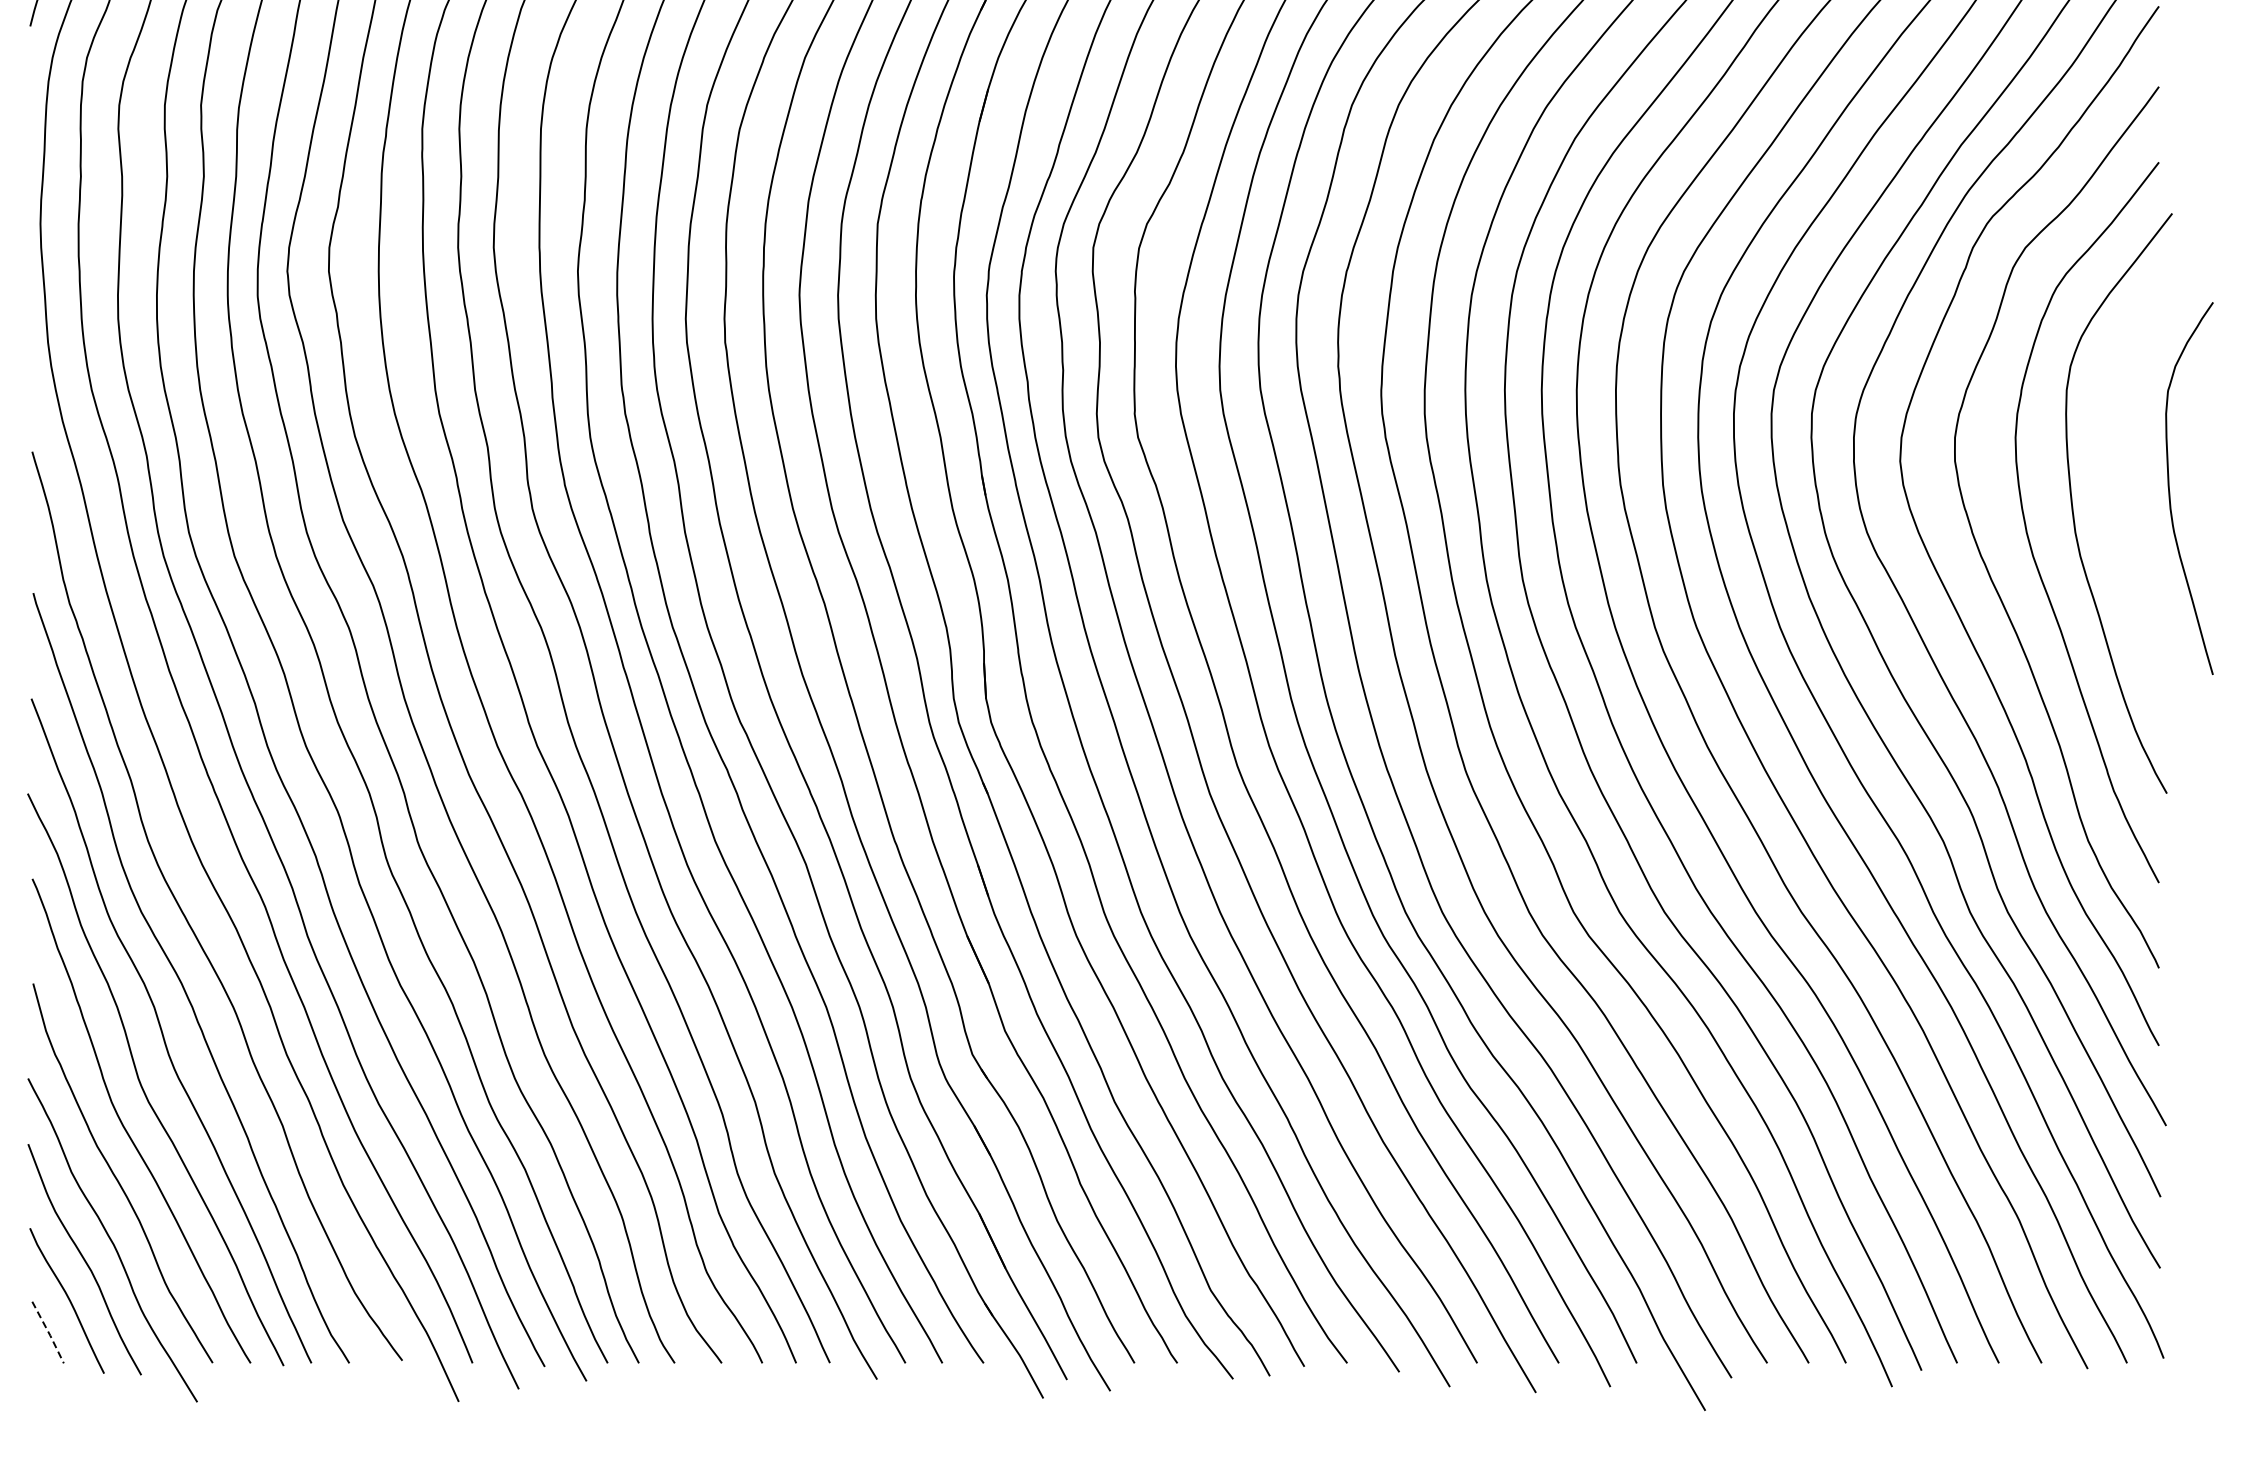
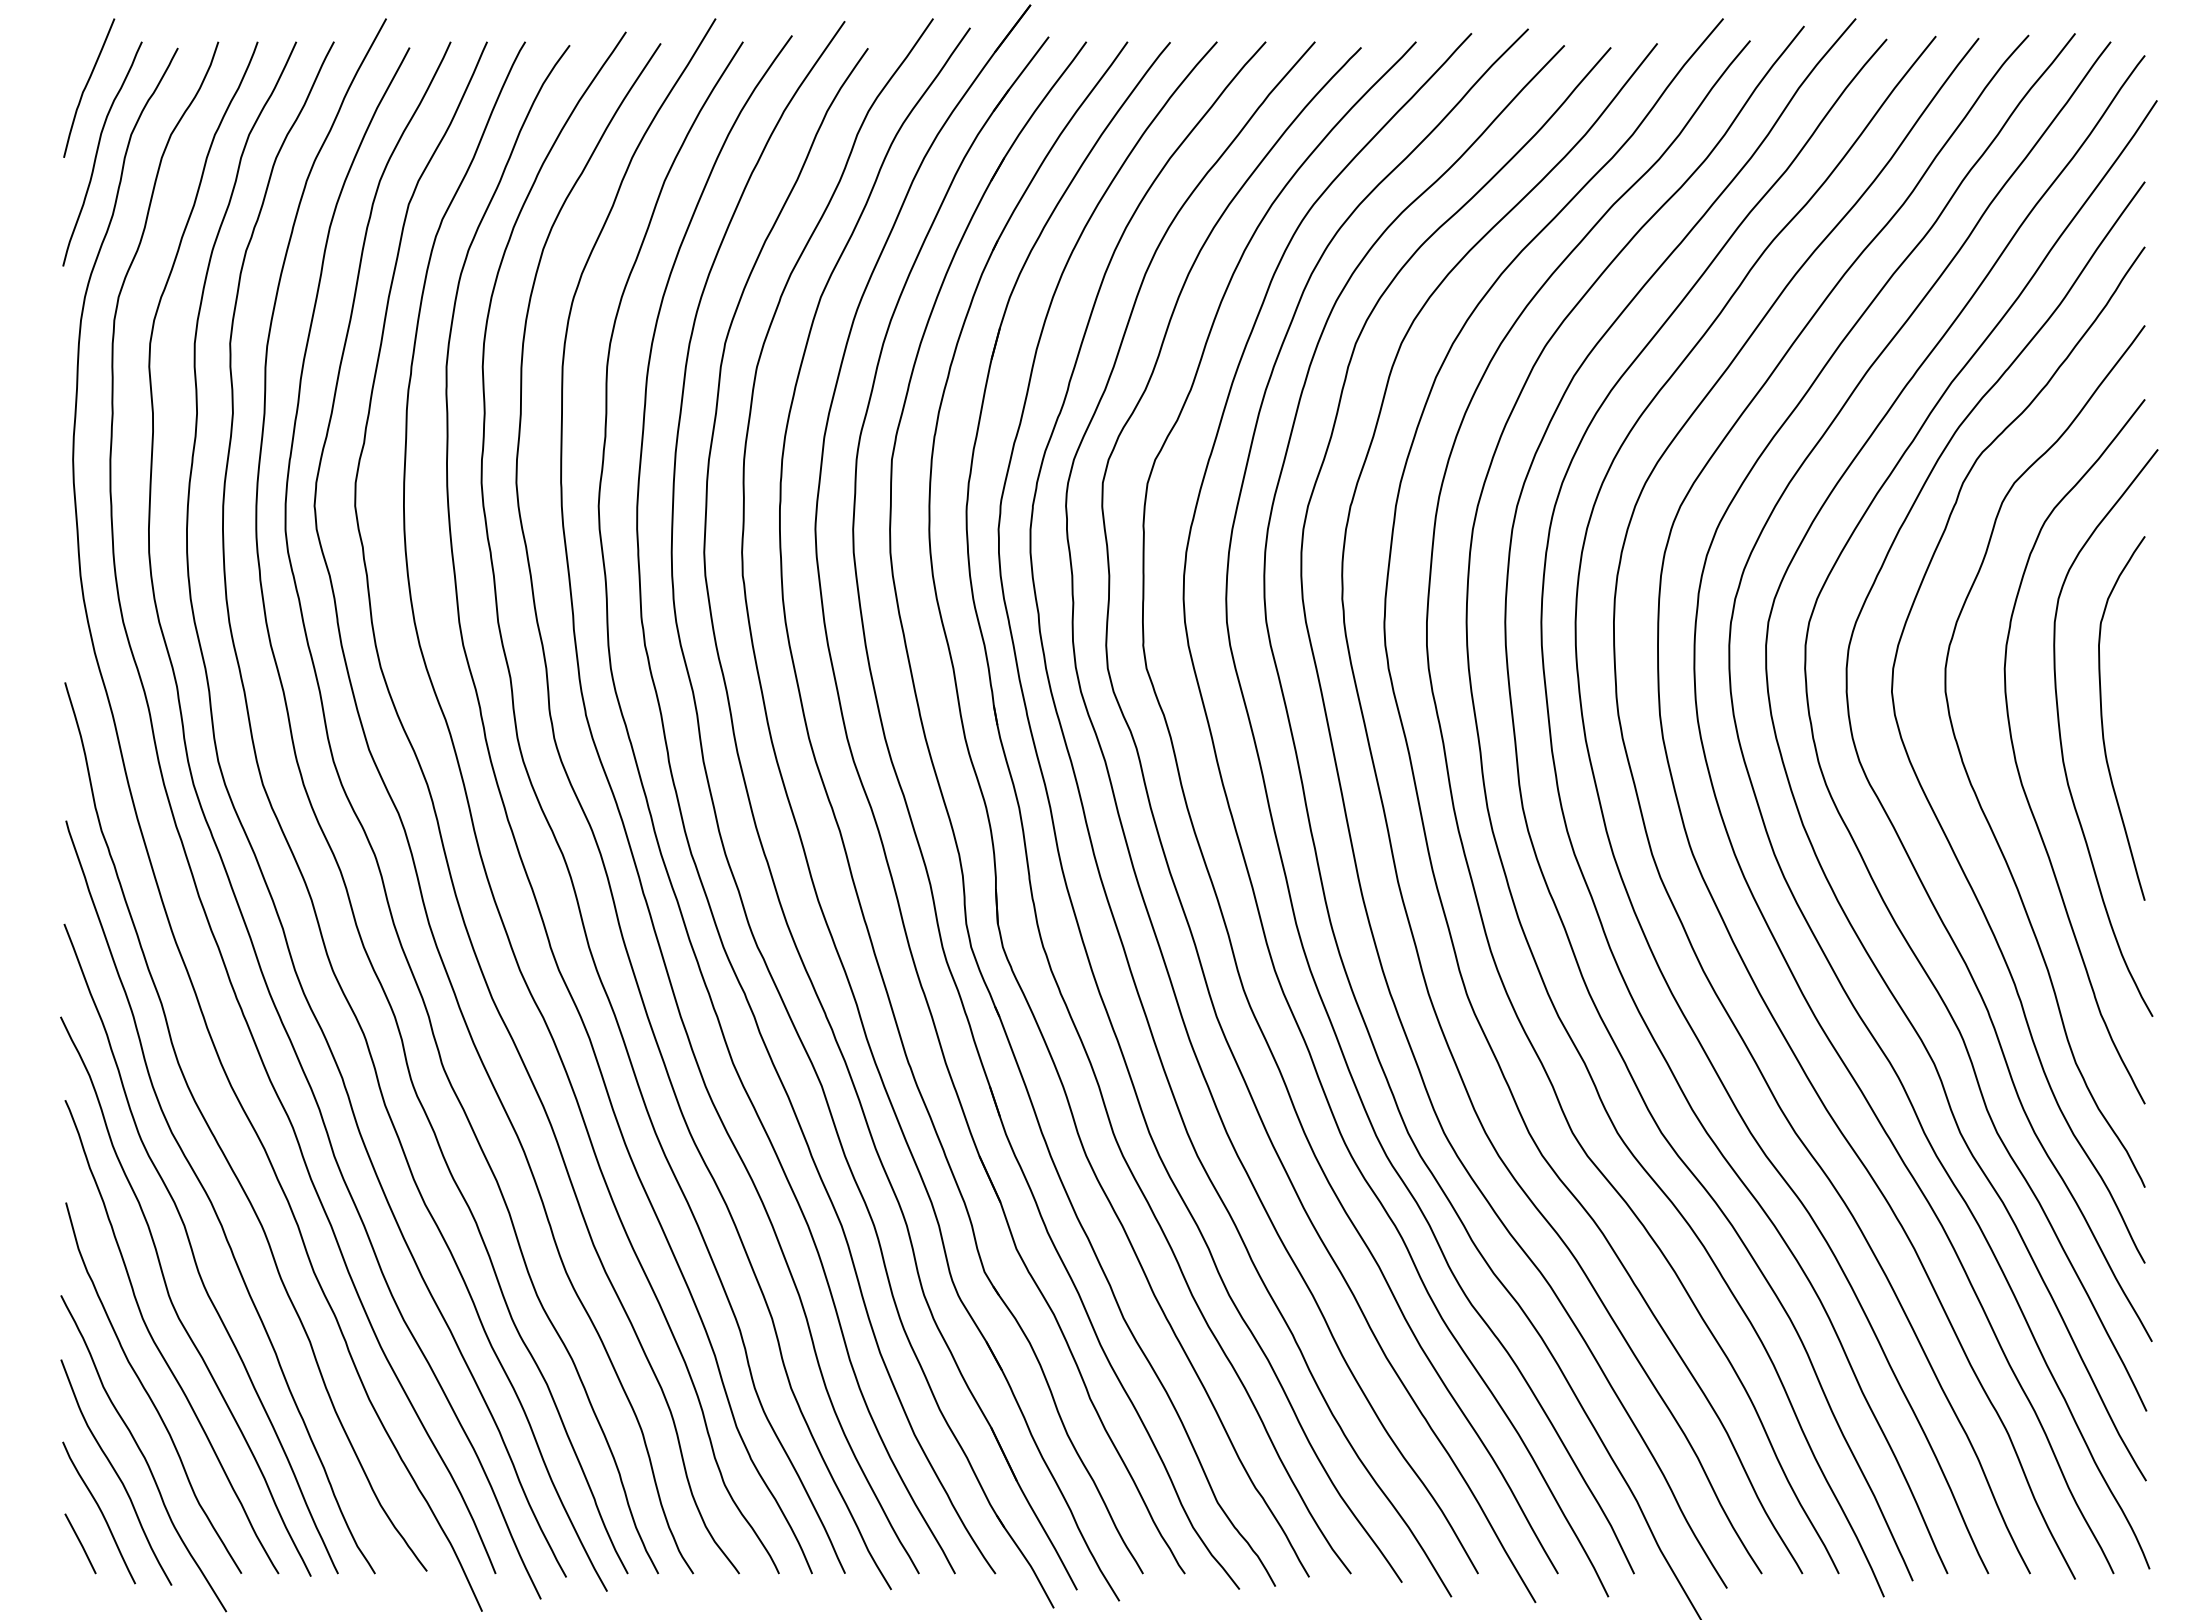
curve: (2170, 494) -> (2103, 724), moved
line: (49, 1333) -> (81, 1544), dashed -> solid

